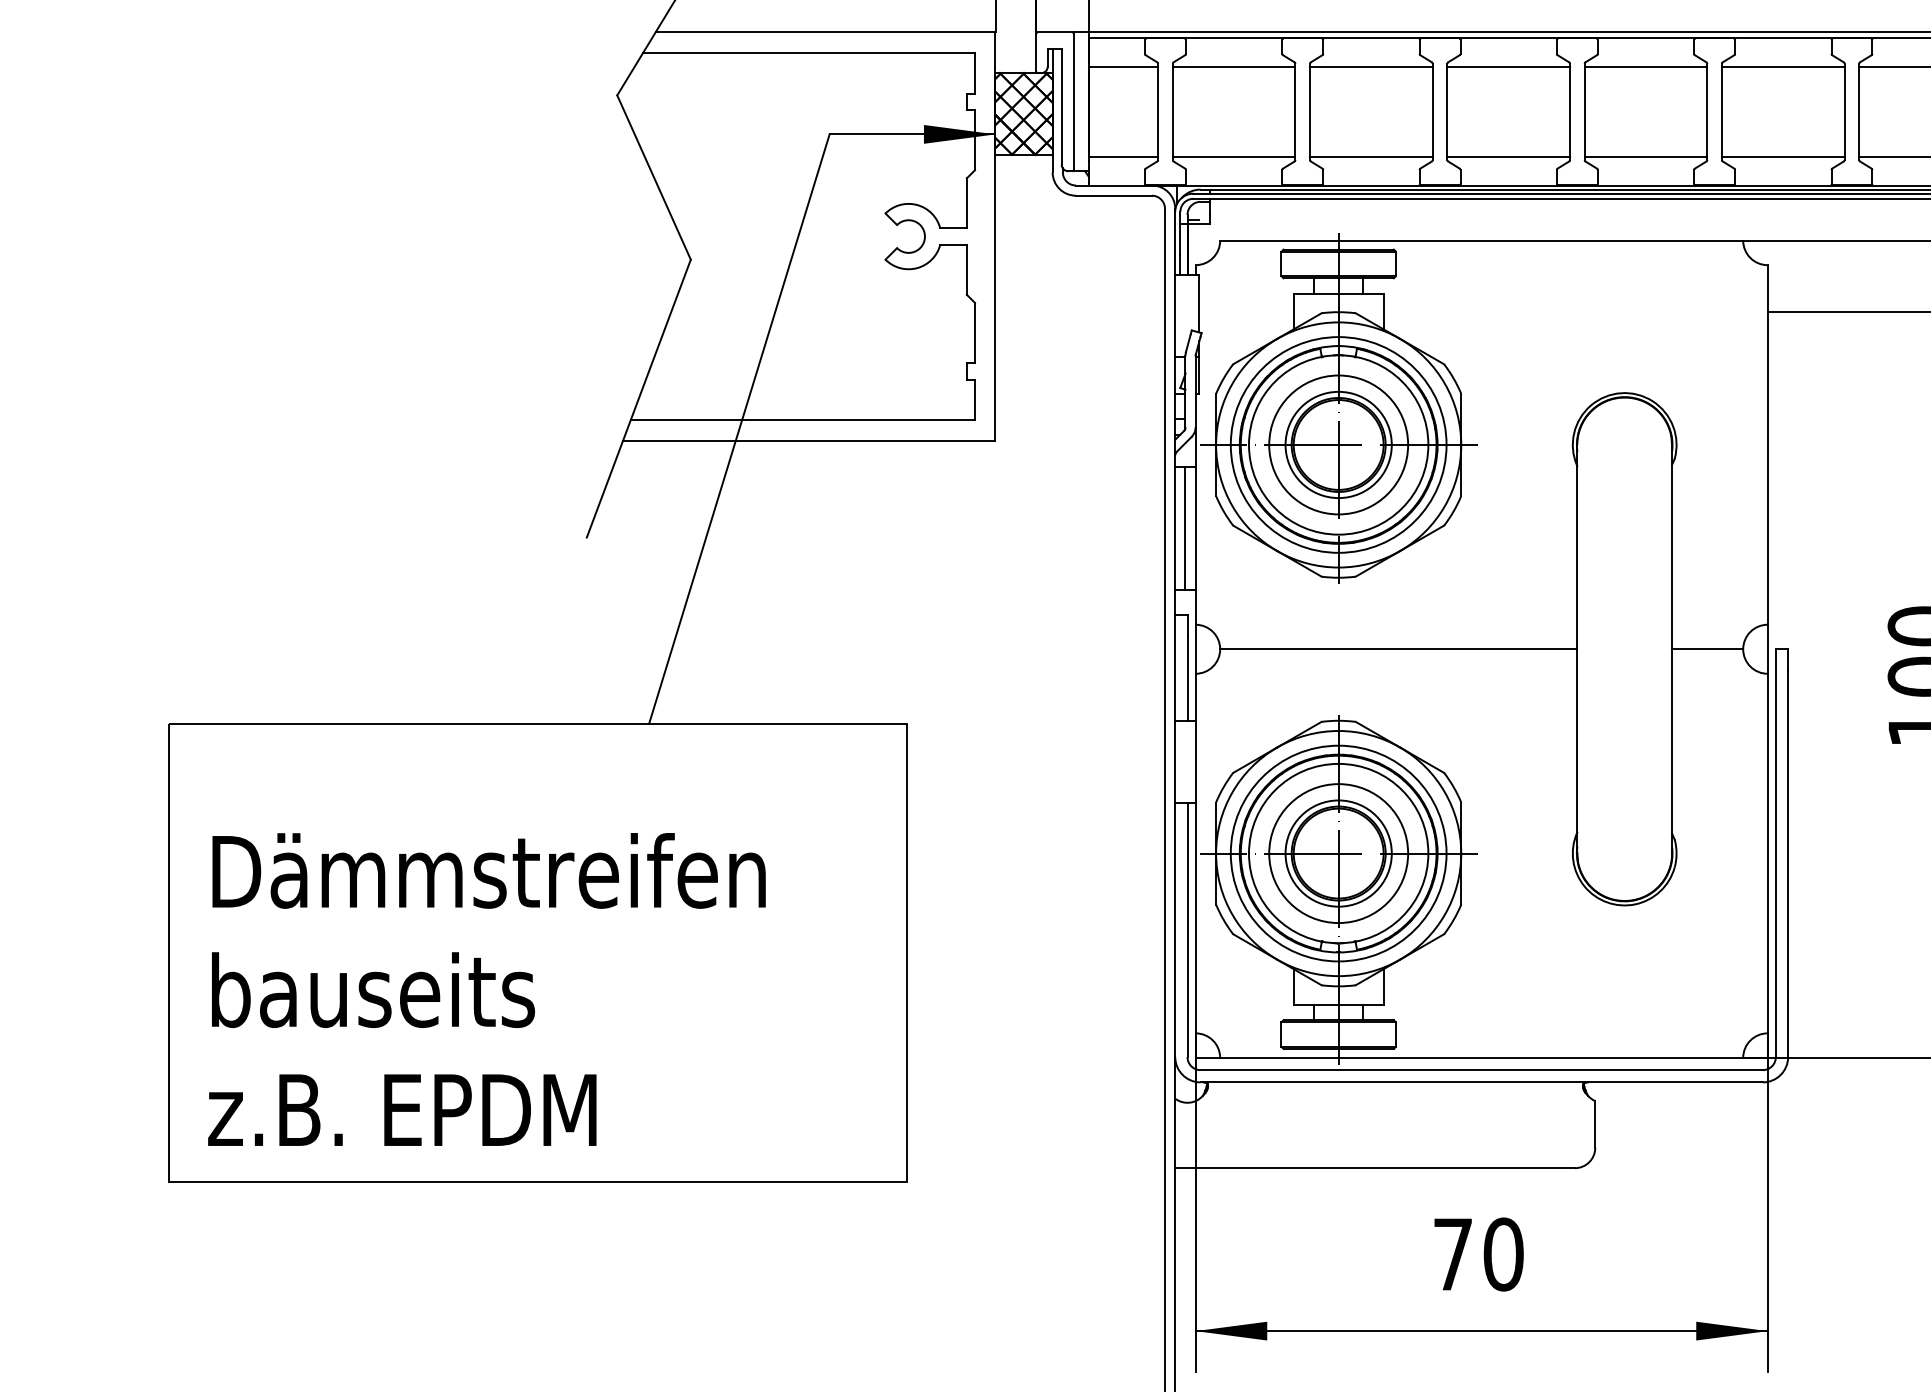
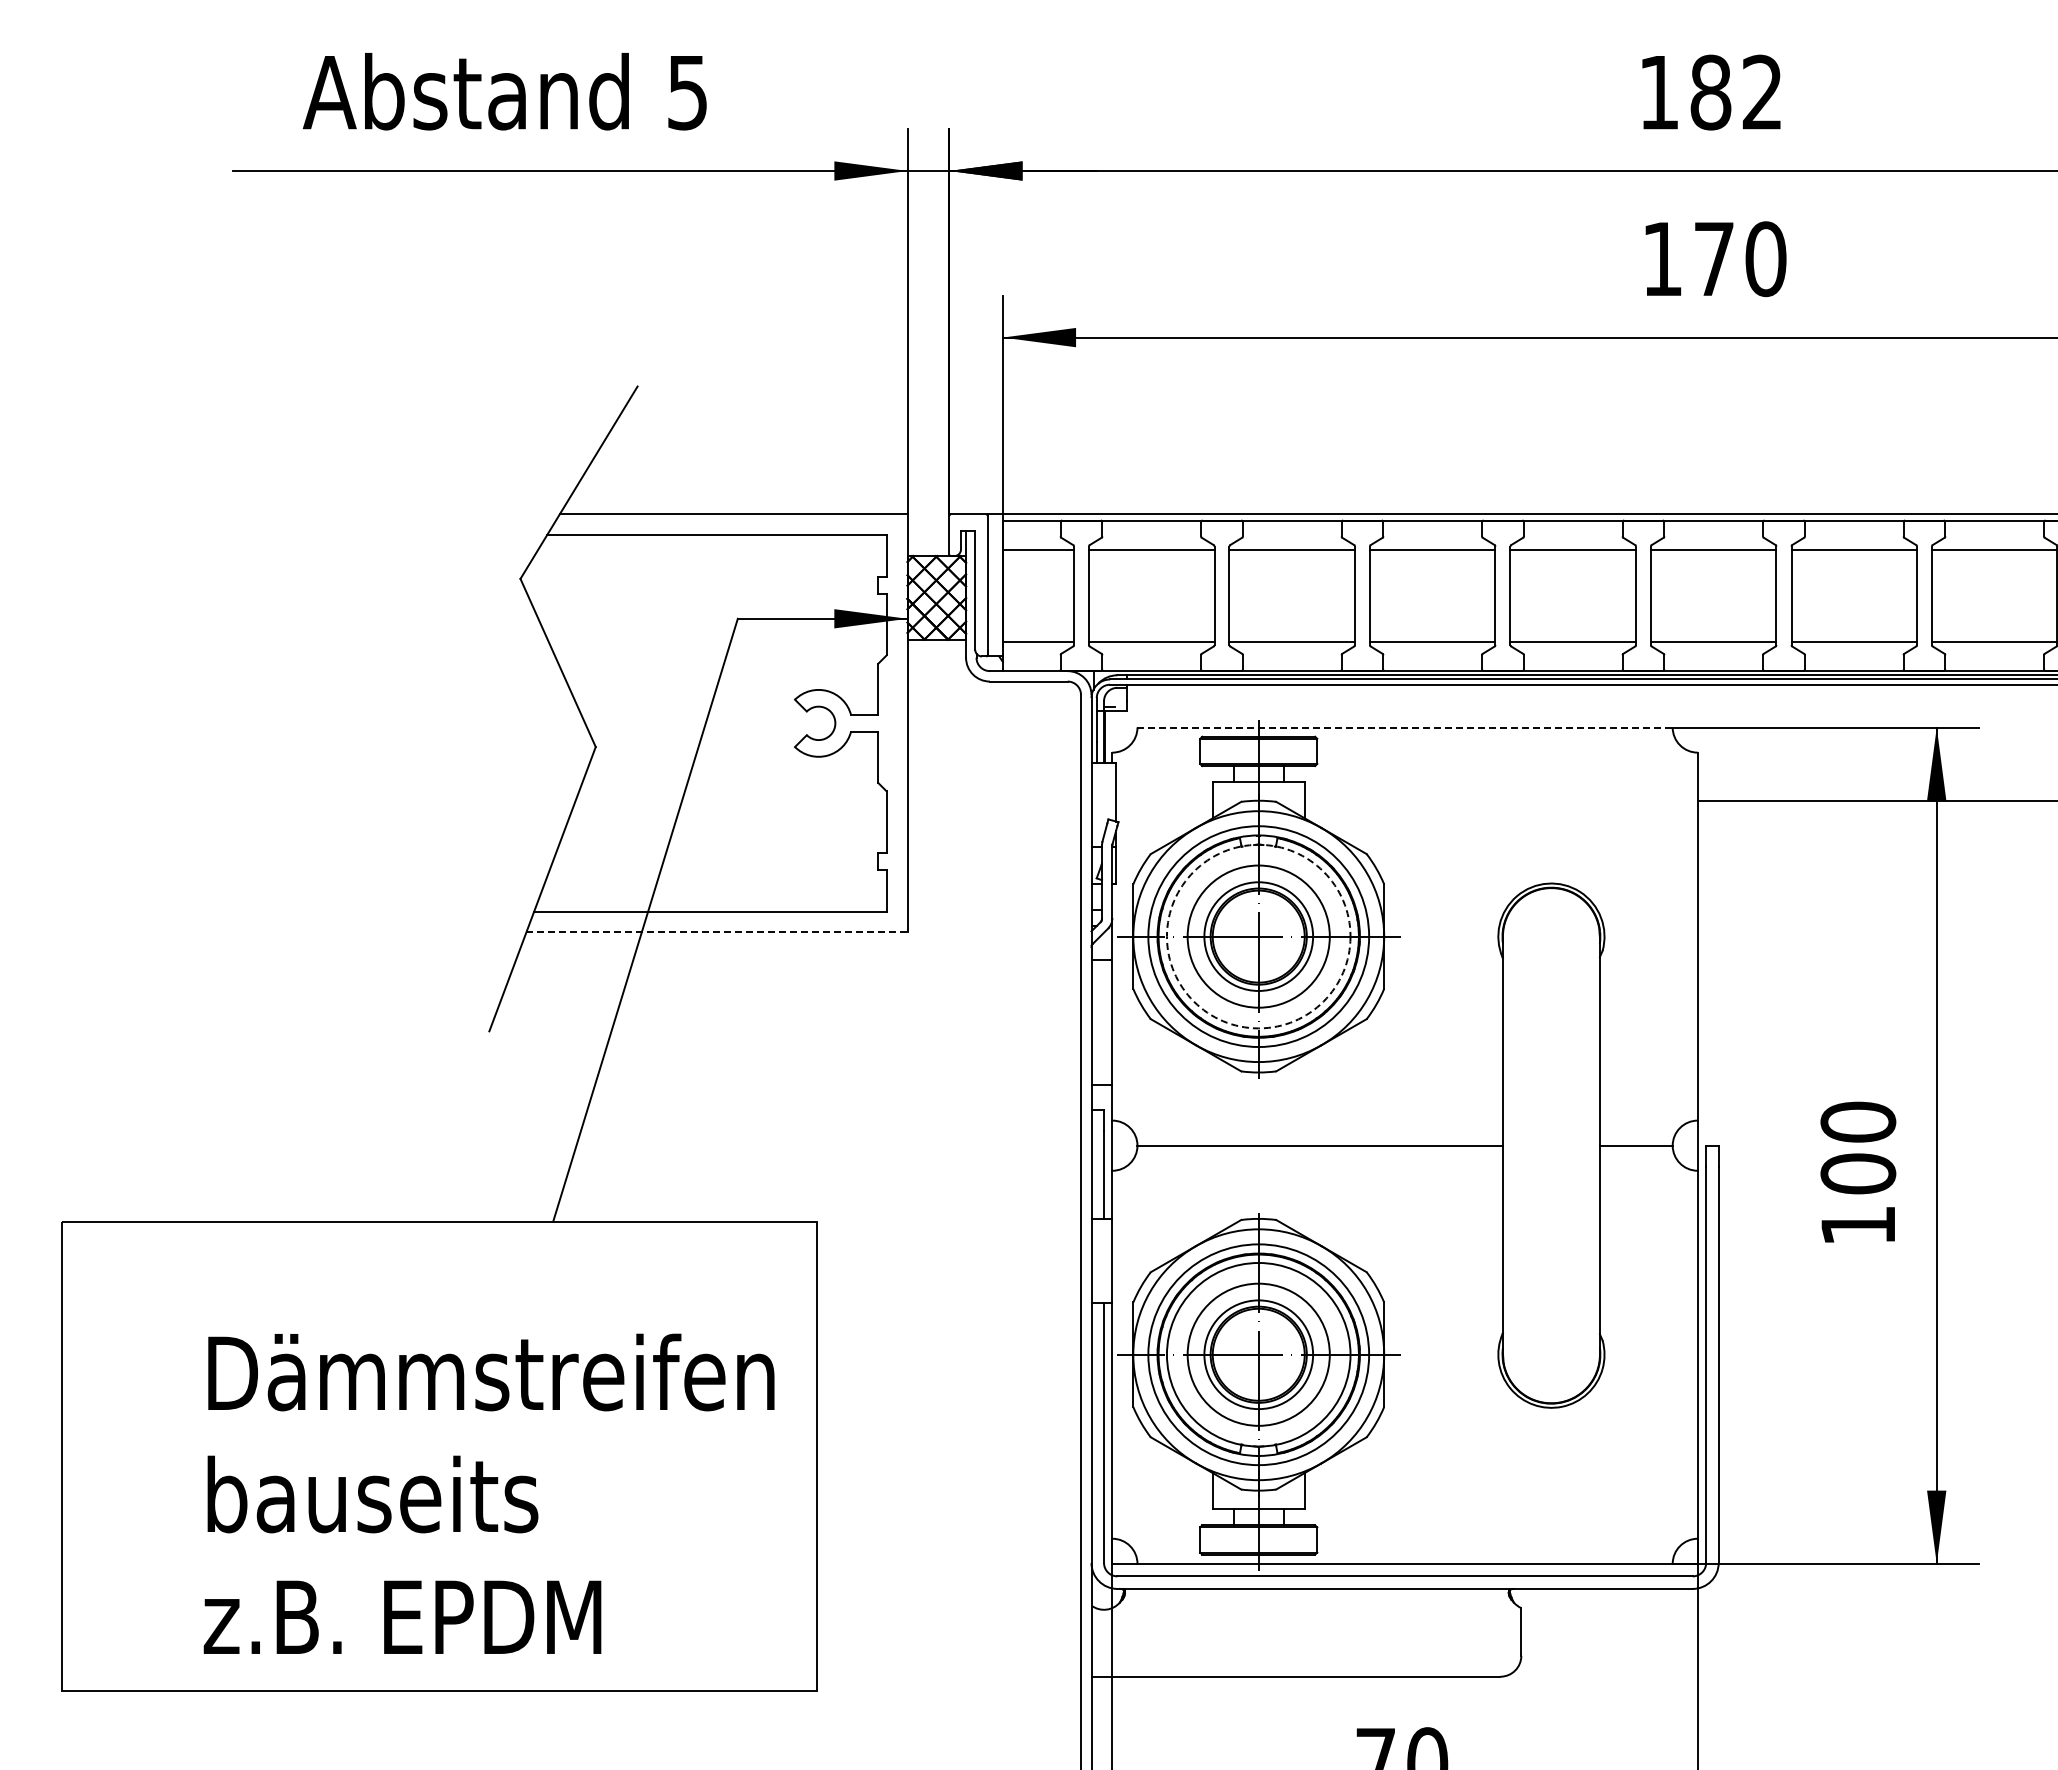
line: (1482, 240) -> (1405, 727), solid -> dashed
line: (808, 440) -> (716, 932), solid -> dashed
circle: (1338, 444) -> (1258, 936), solid -> dashed
line: (1185, 528) -> (1101, 1022), removed
text: (486, 989) -> (488, 1493), moved

